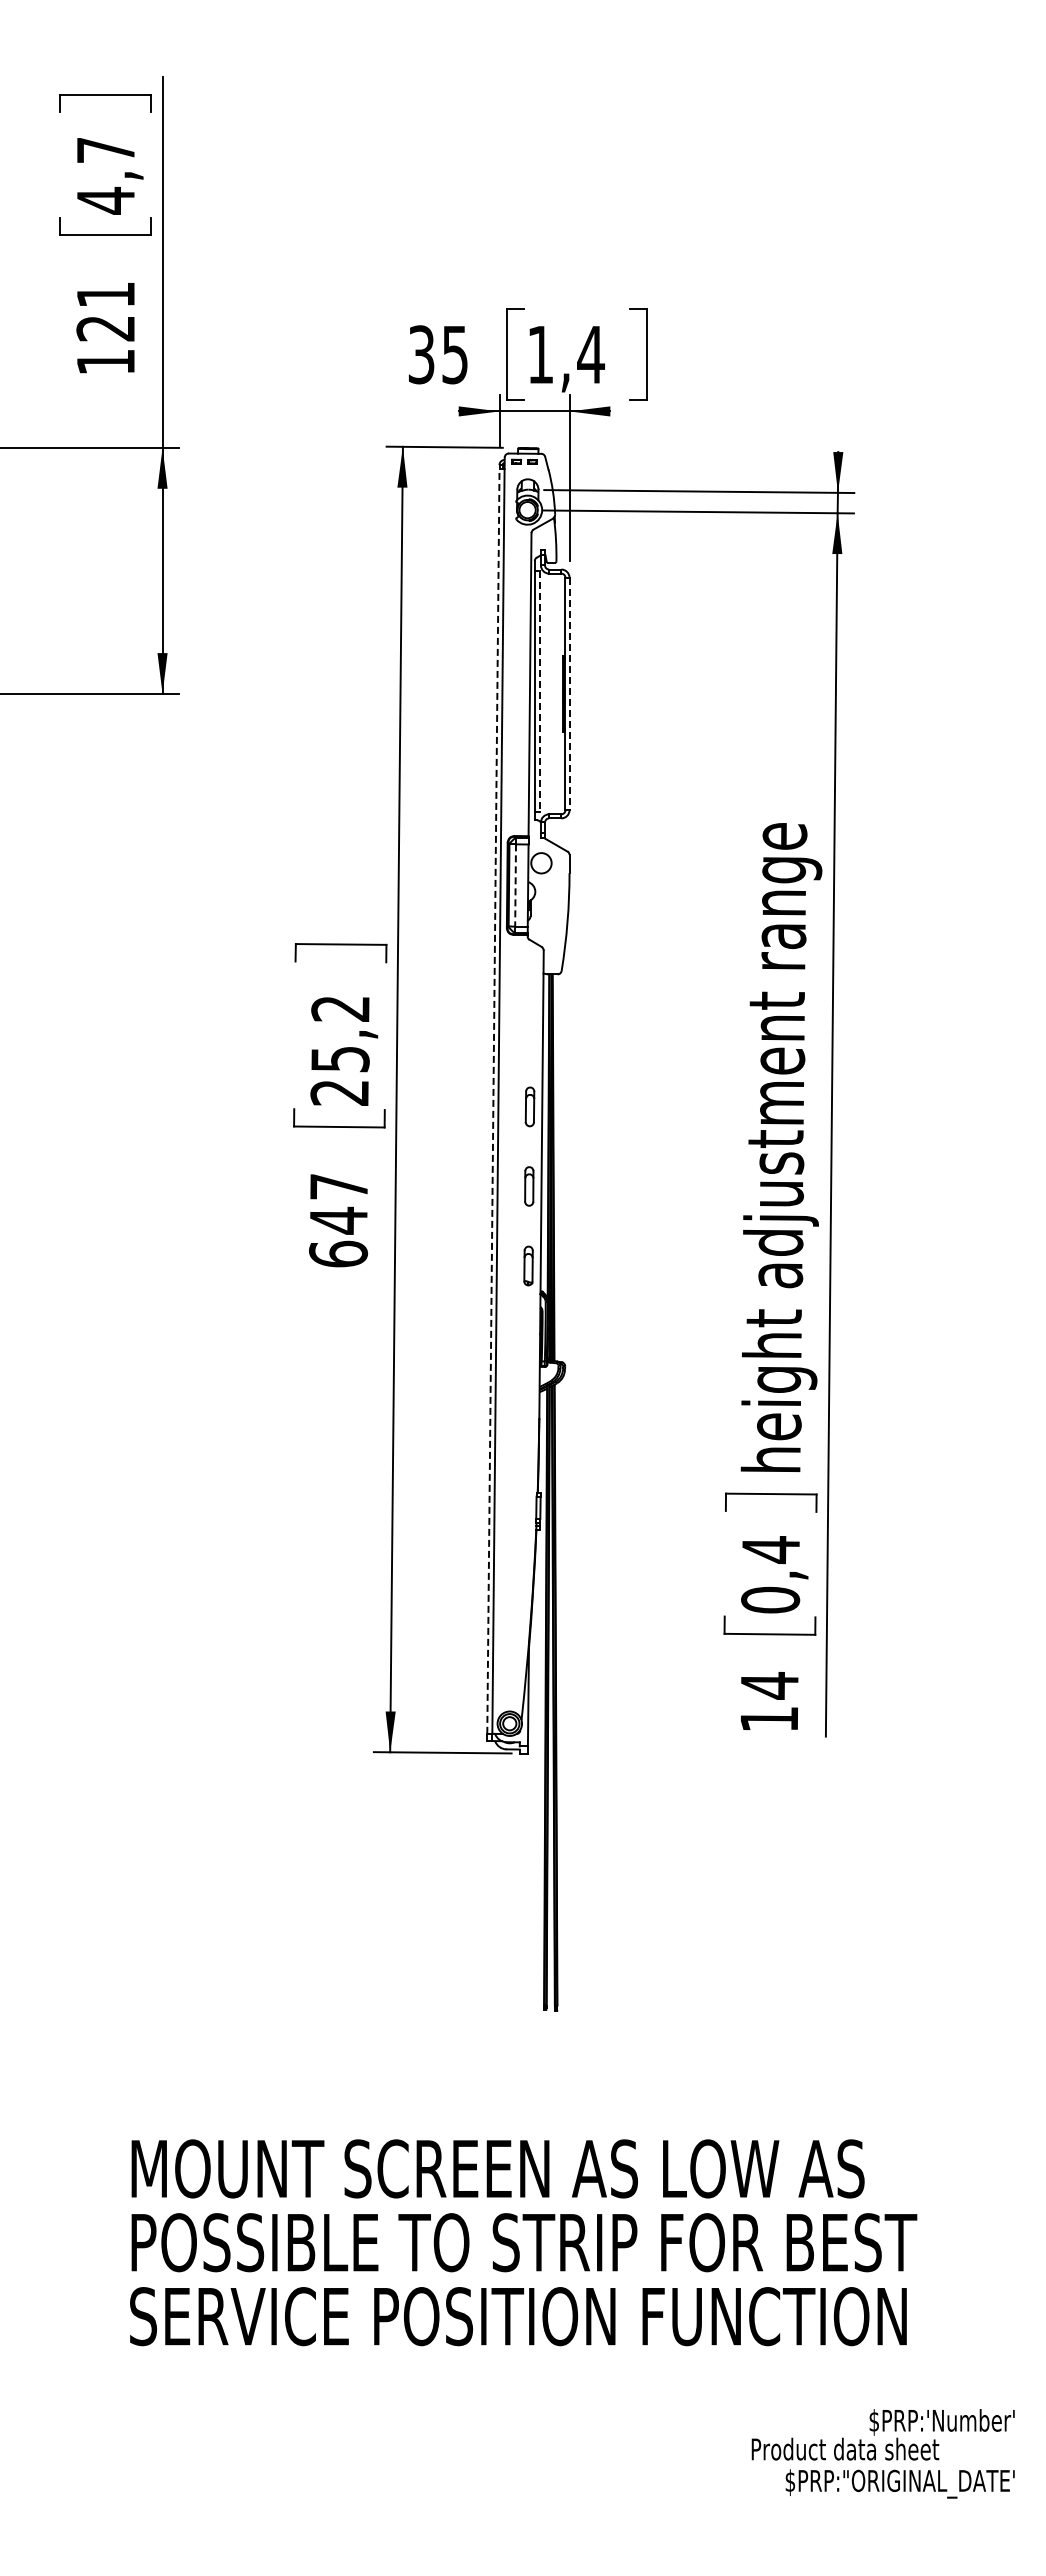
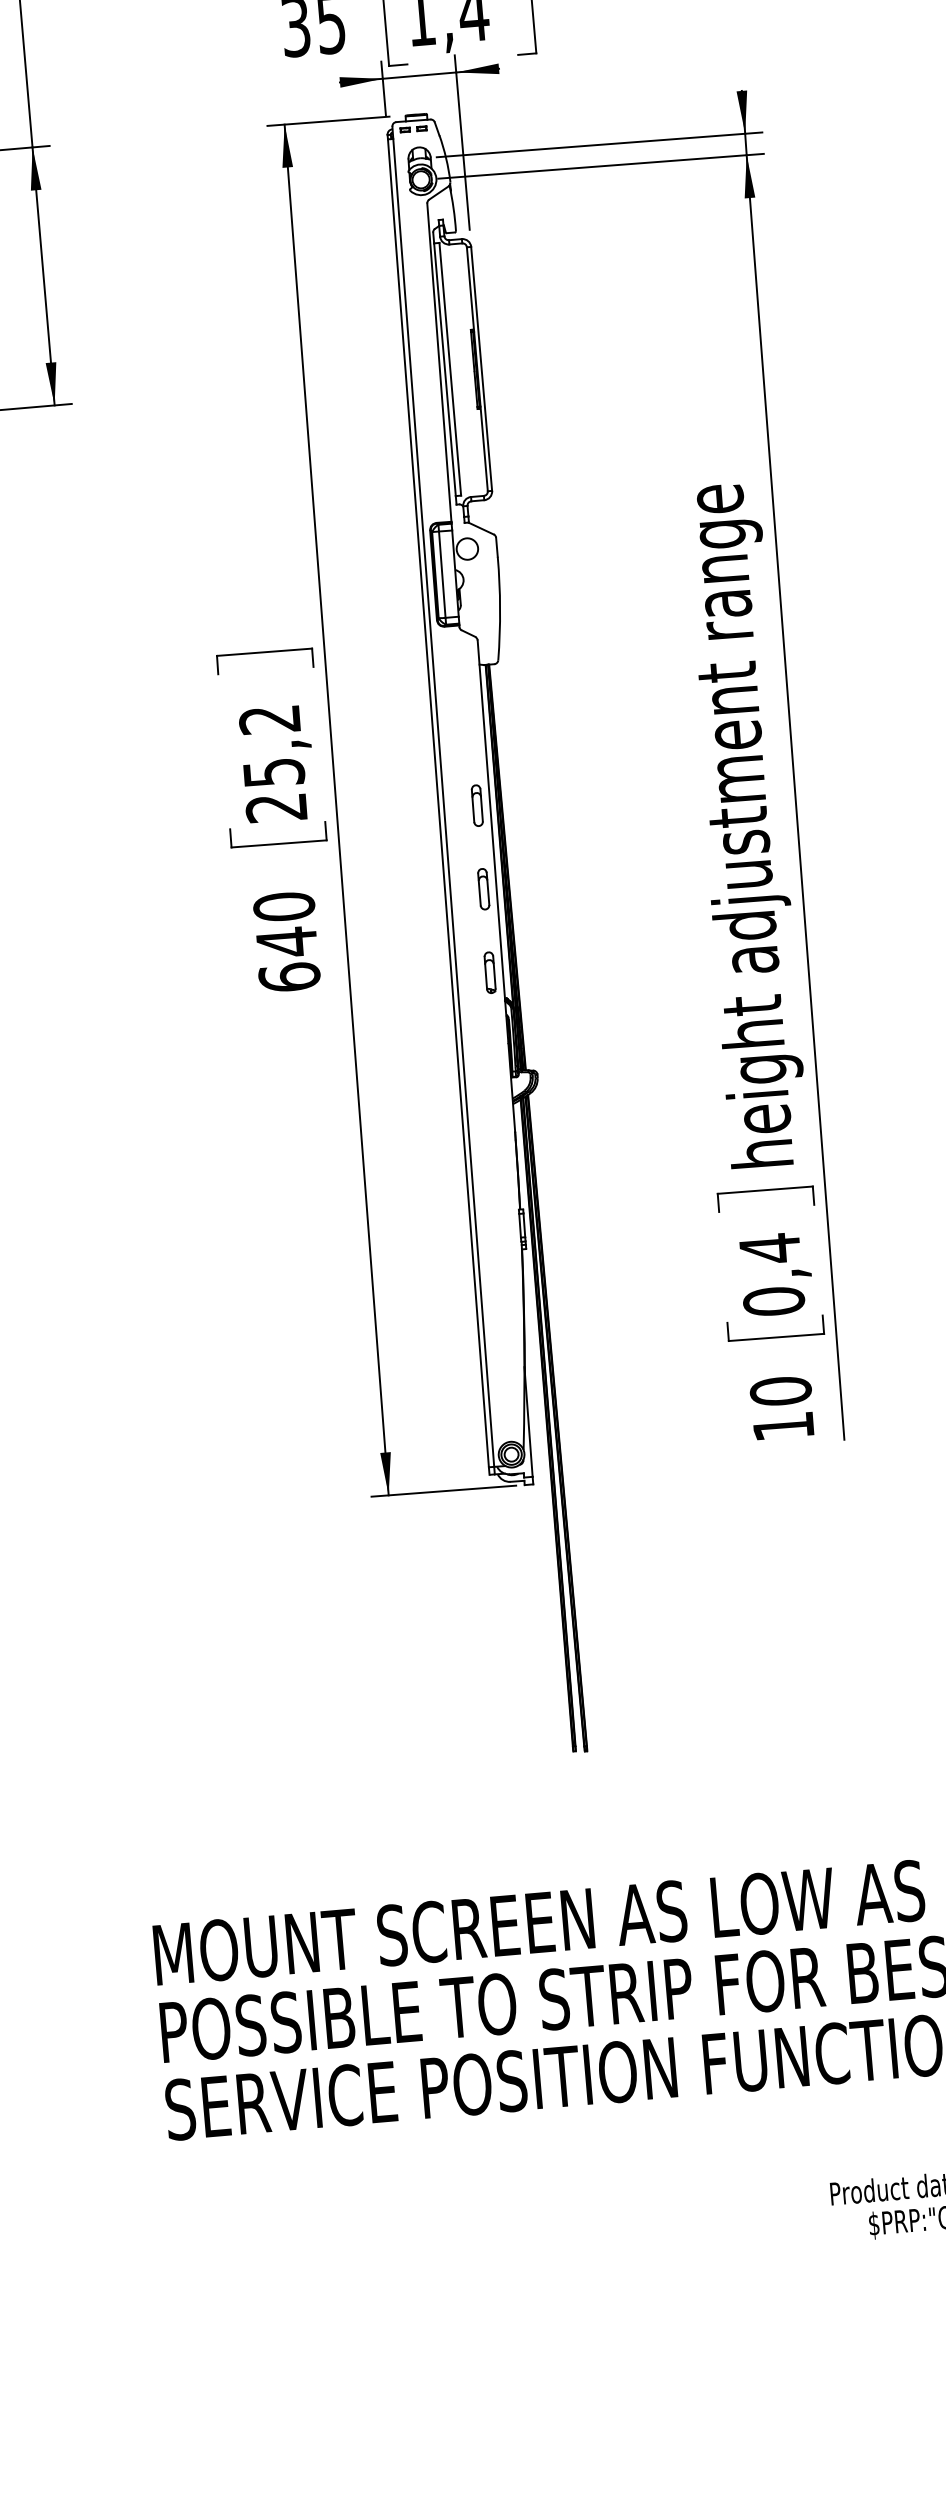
line: (539, 692) -> (450, 370), dashed -> solid
line: (569, 694) -> (481, 369), dashed -> solid
line: (515, 885) -> (442, 574), dashed -> solid
line: (493, 1101) -> (438, 803), dashed -> solid
text: (338, 1186) -> (283, 906), 647 -> 640
text: (769, 1685) -> (780, 1391), 14 -> 10

